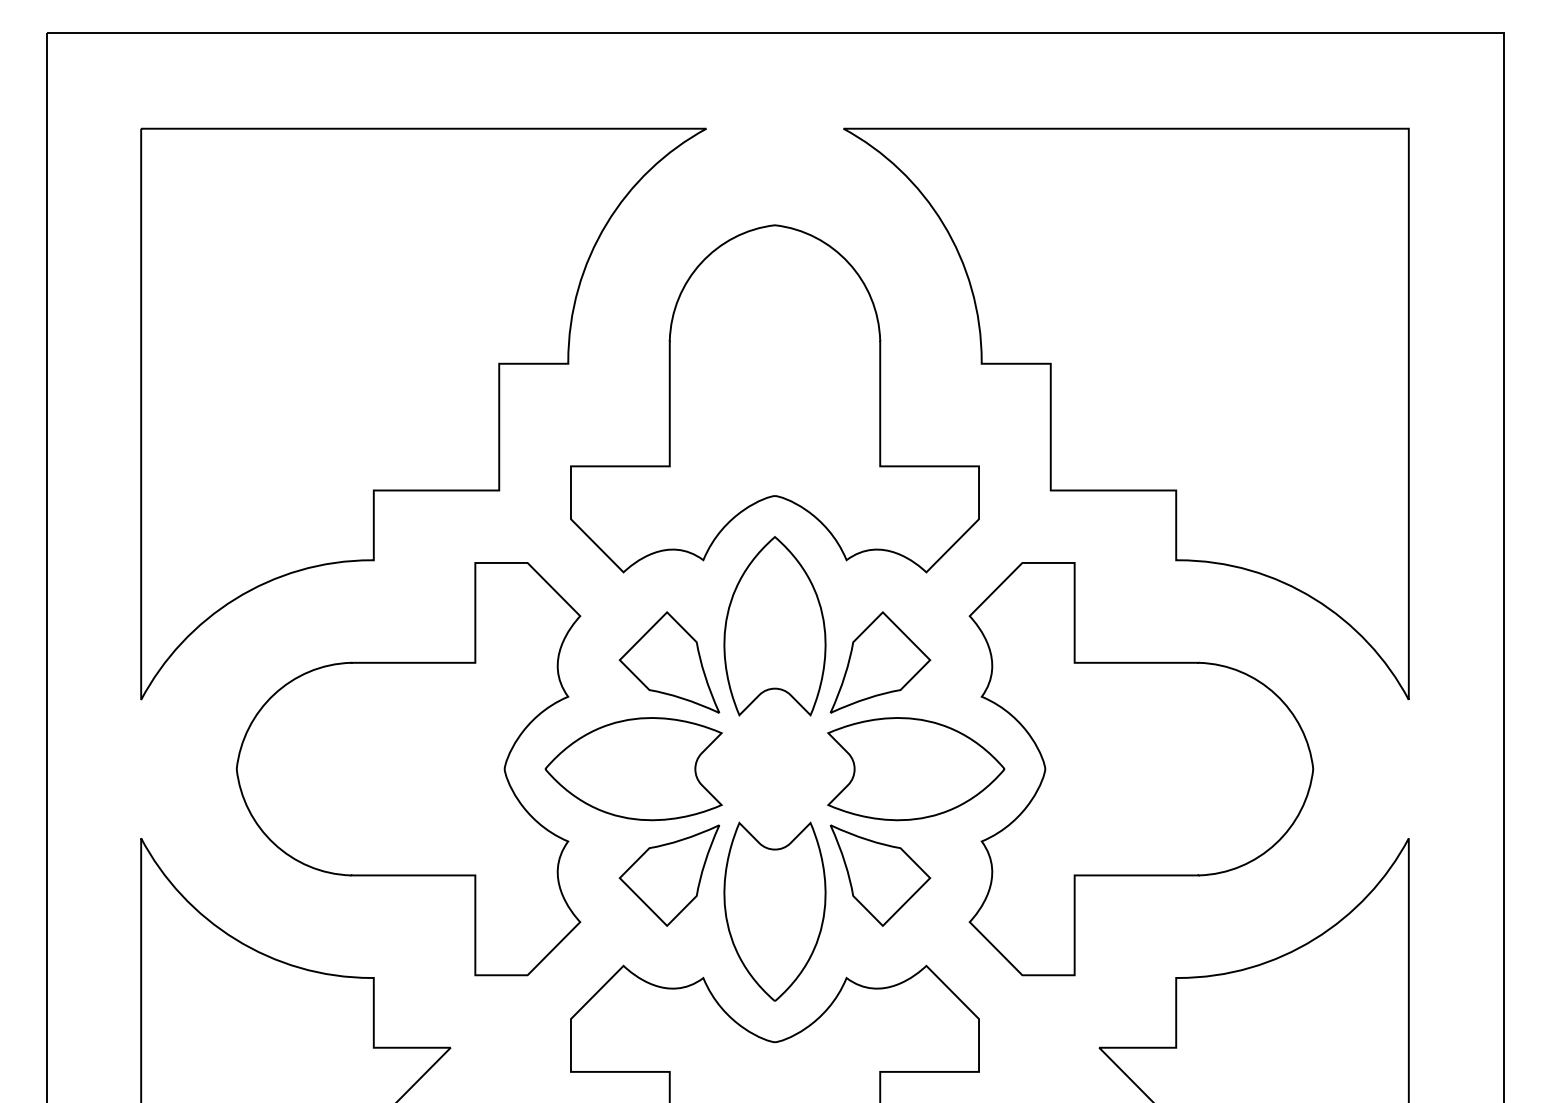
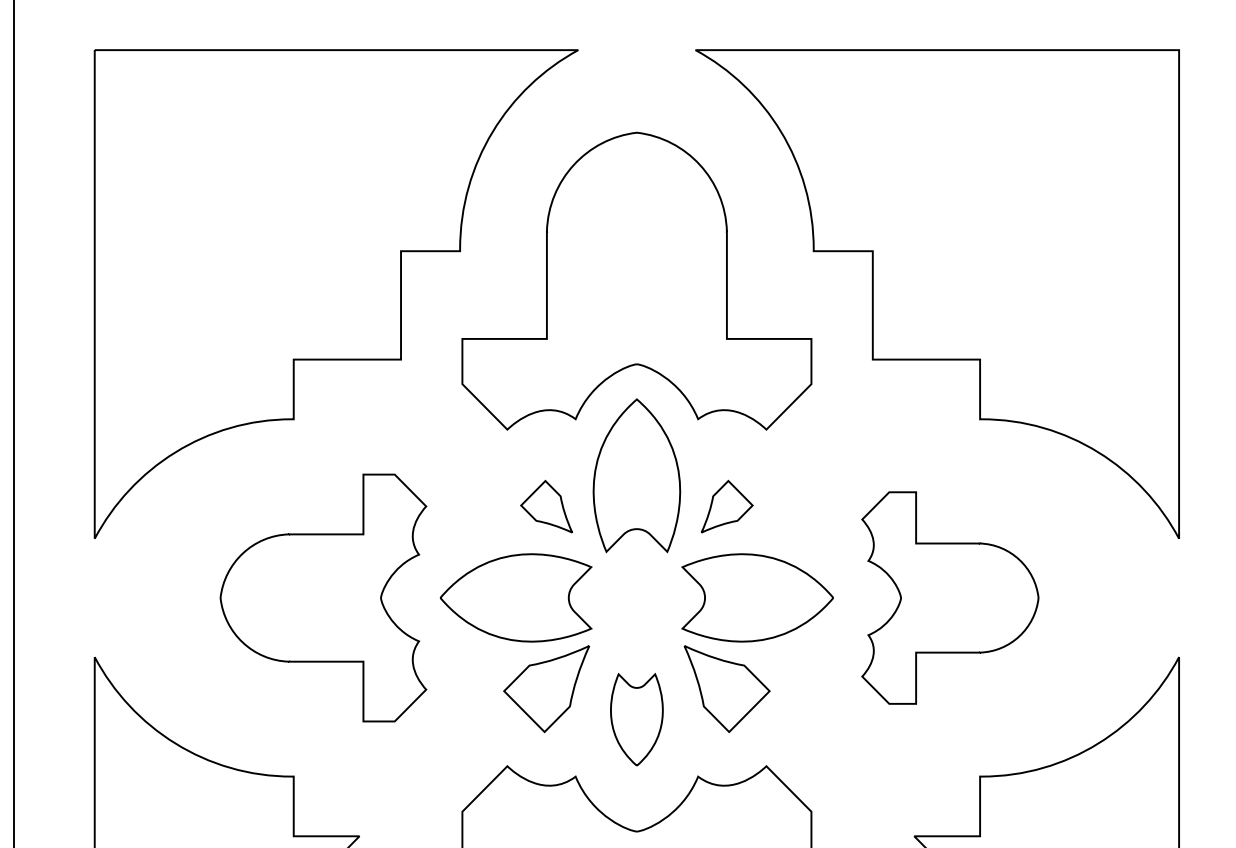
part: (669, 662) -> (546, 506), size x0.6
part: (880, 662) -> (727, 506), size x0.6
part: (408, 769) -> (323, 598), size x0.7
part: (1141, 769) -> (950, 598), size x0.6
part: (774, 911) -> (636, 719), size x0.6

